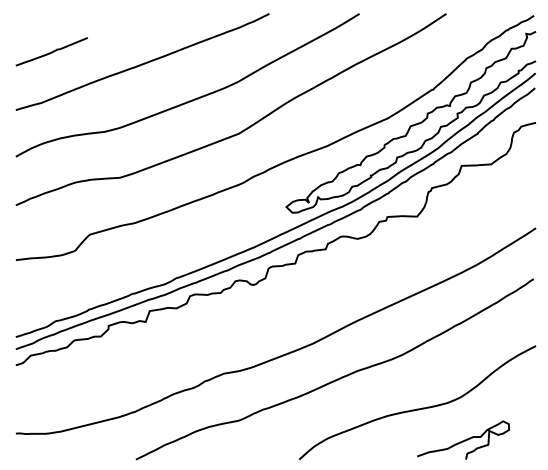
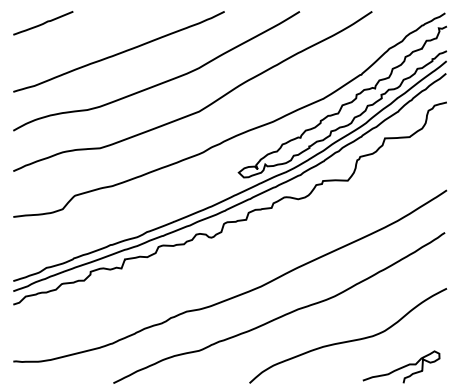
line: (51, 51) -> (43, 23), moved
curve: (464, 439) -> (402, 366), moved

